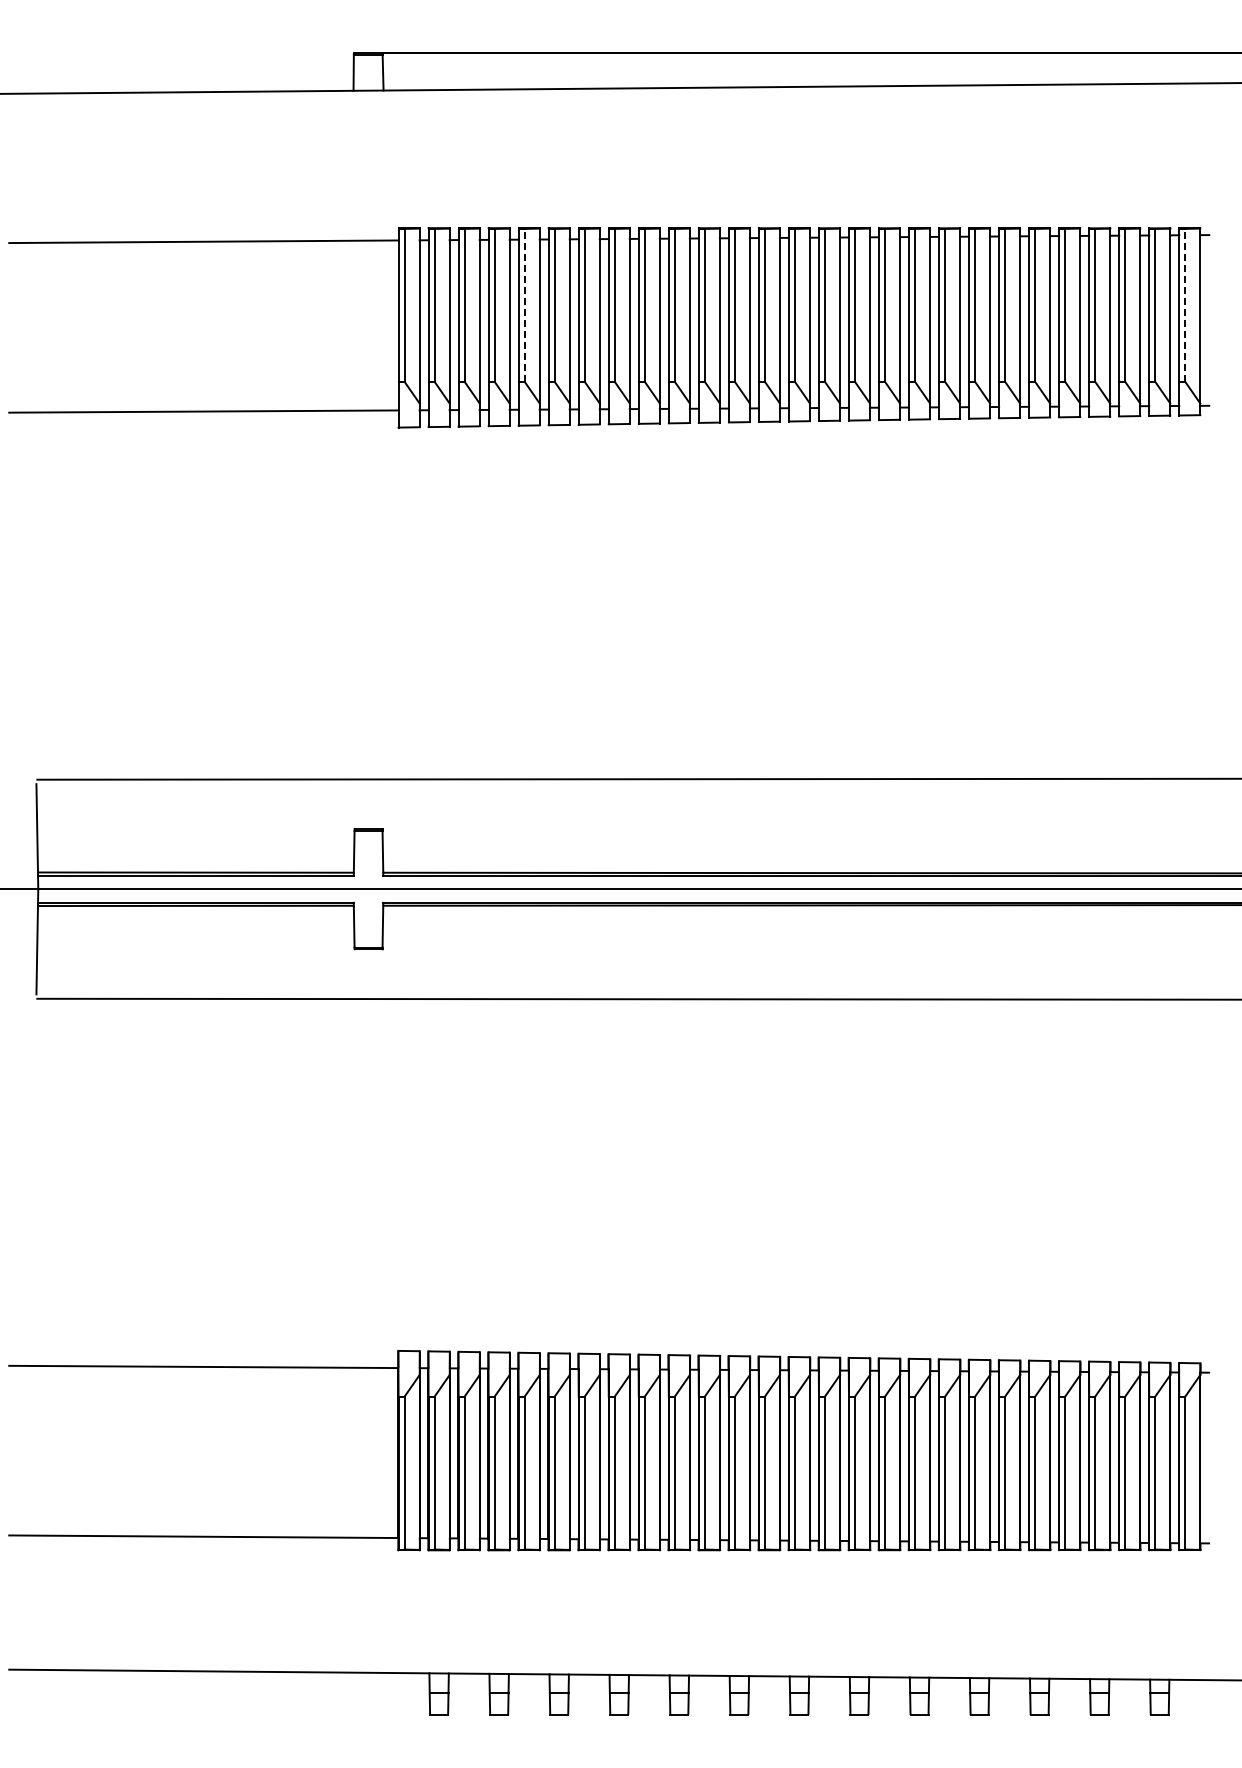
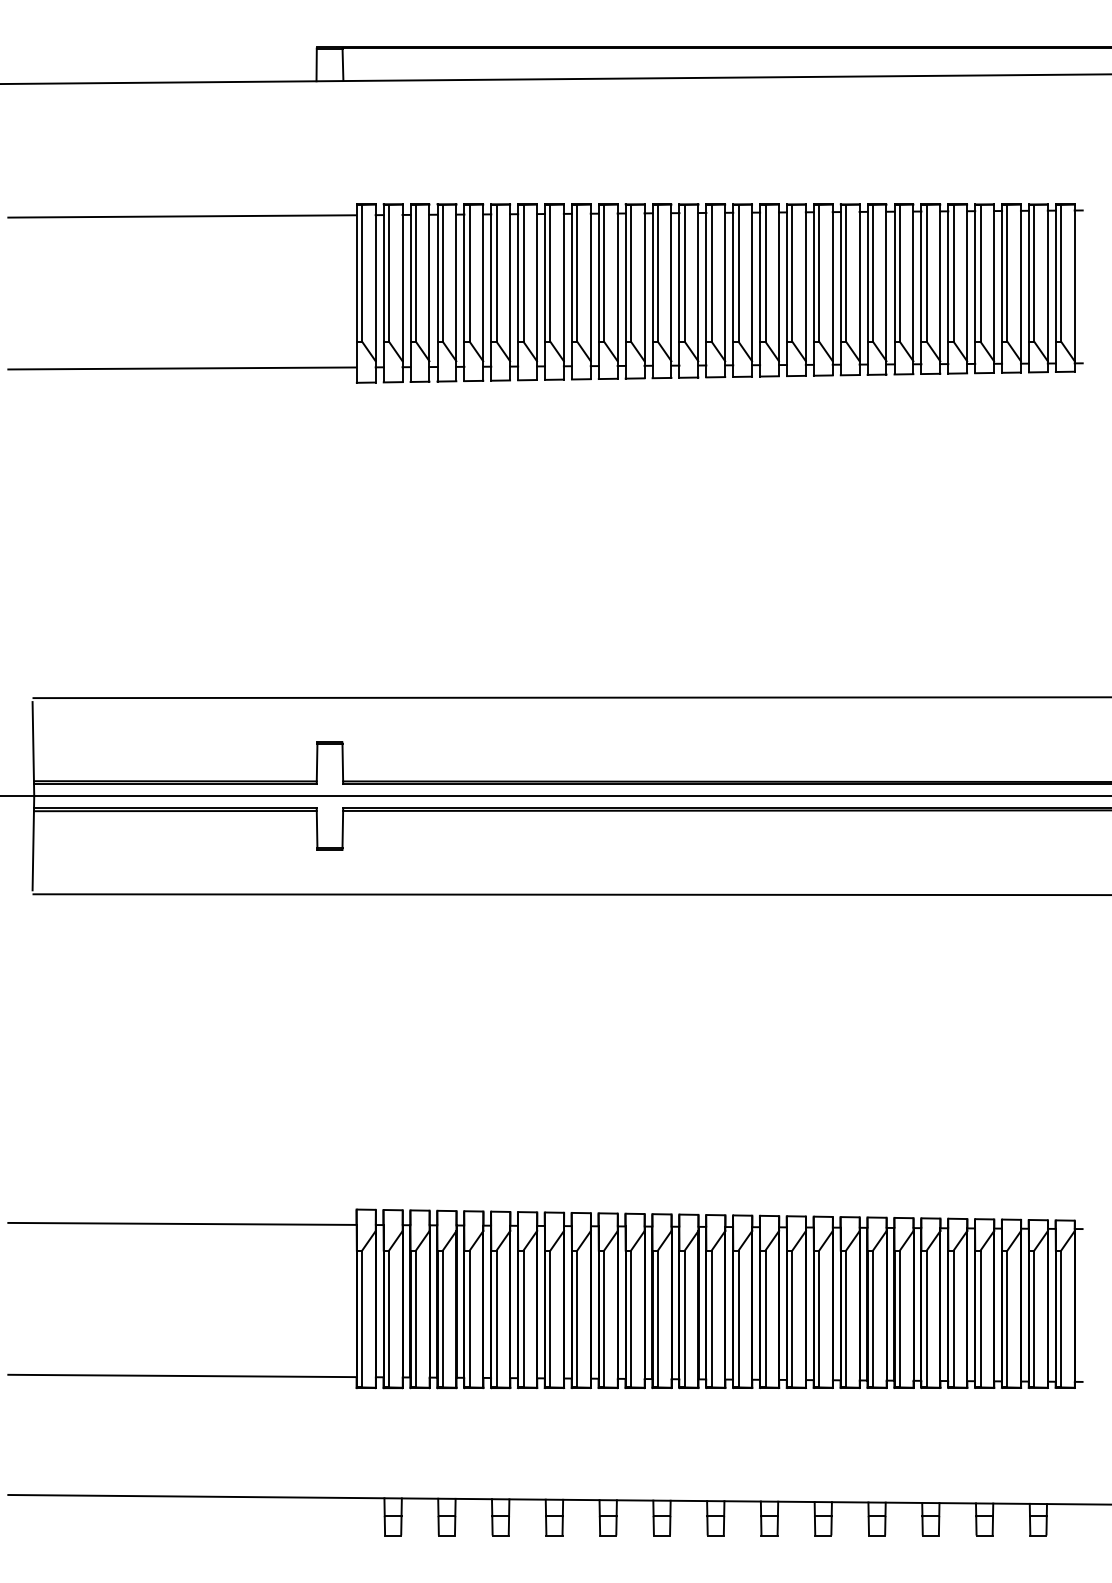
line: (524, 304) -> (469, 272), dashed -> solid
line: (1185, 304) -> (1061, 272), dashed -> solid

